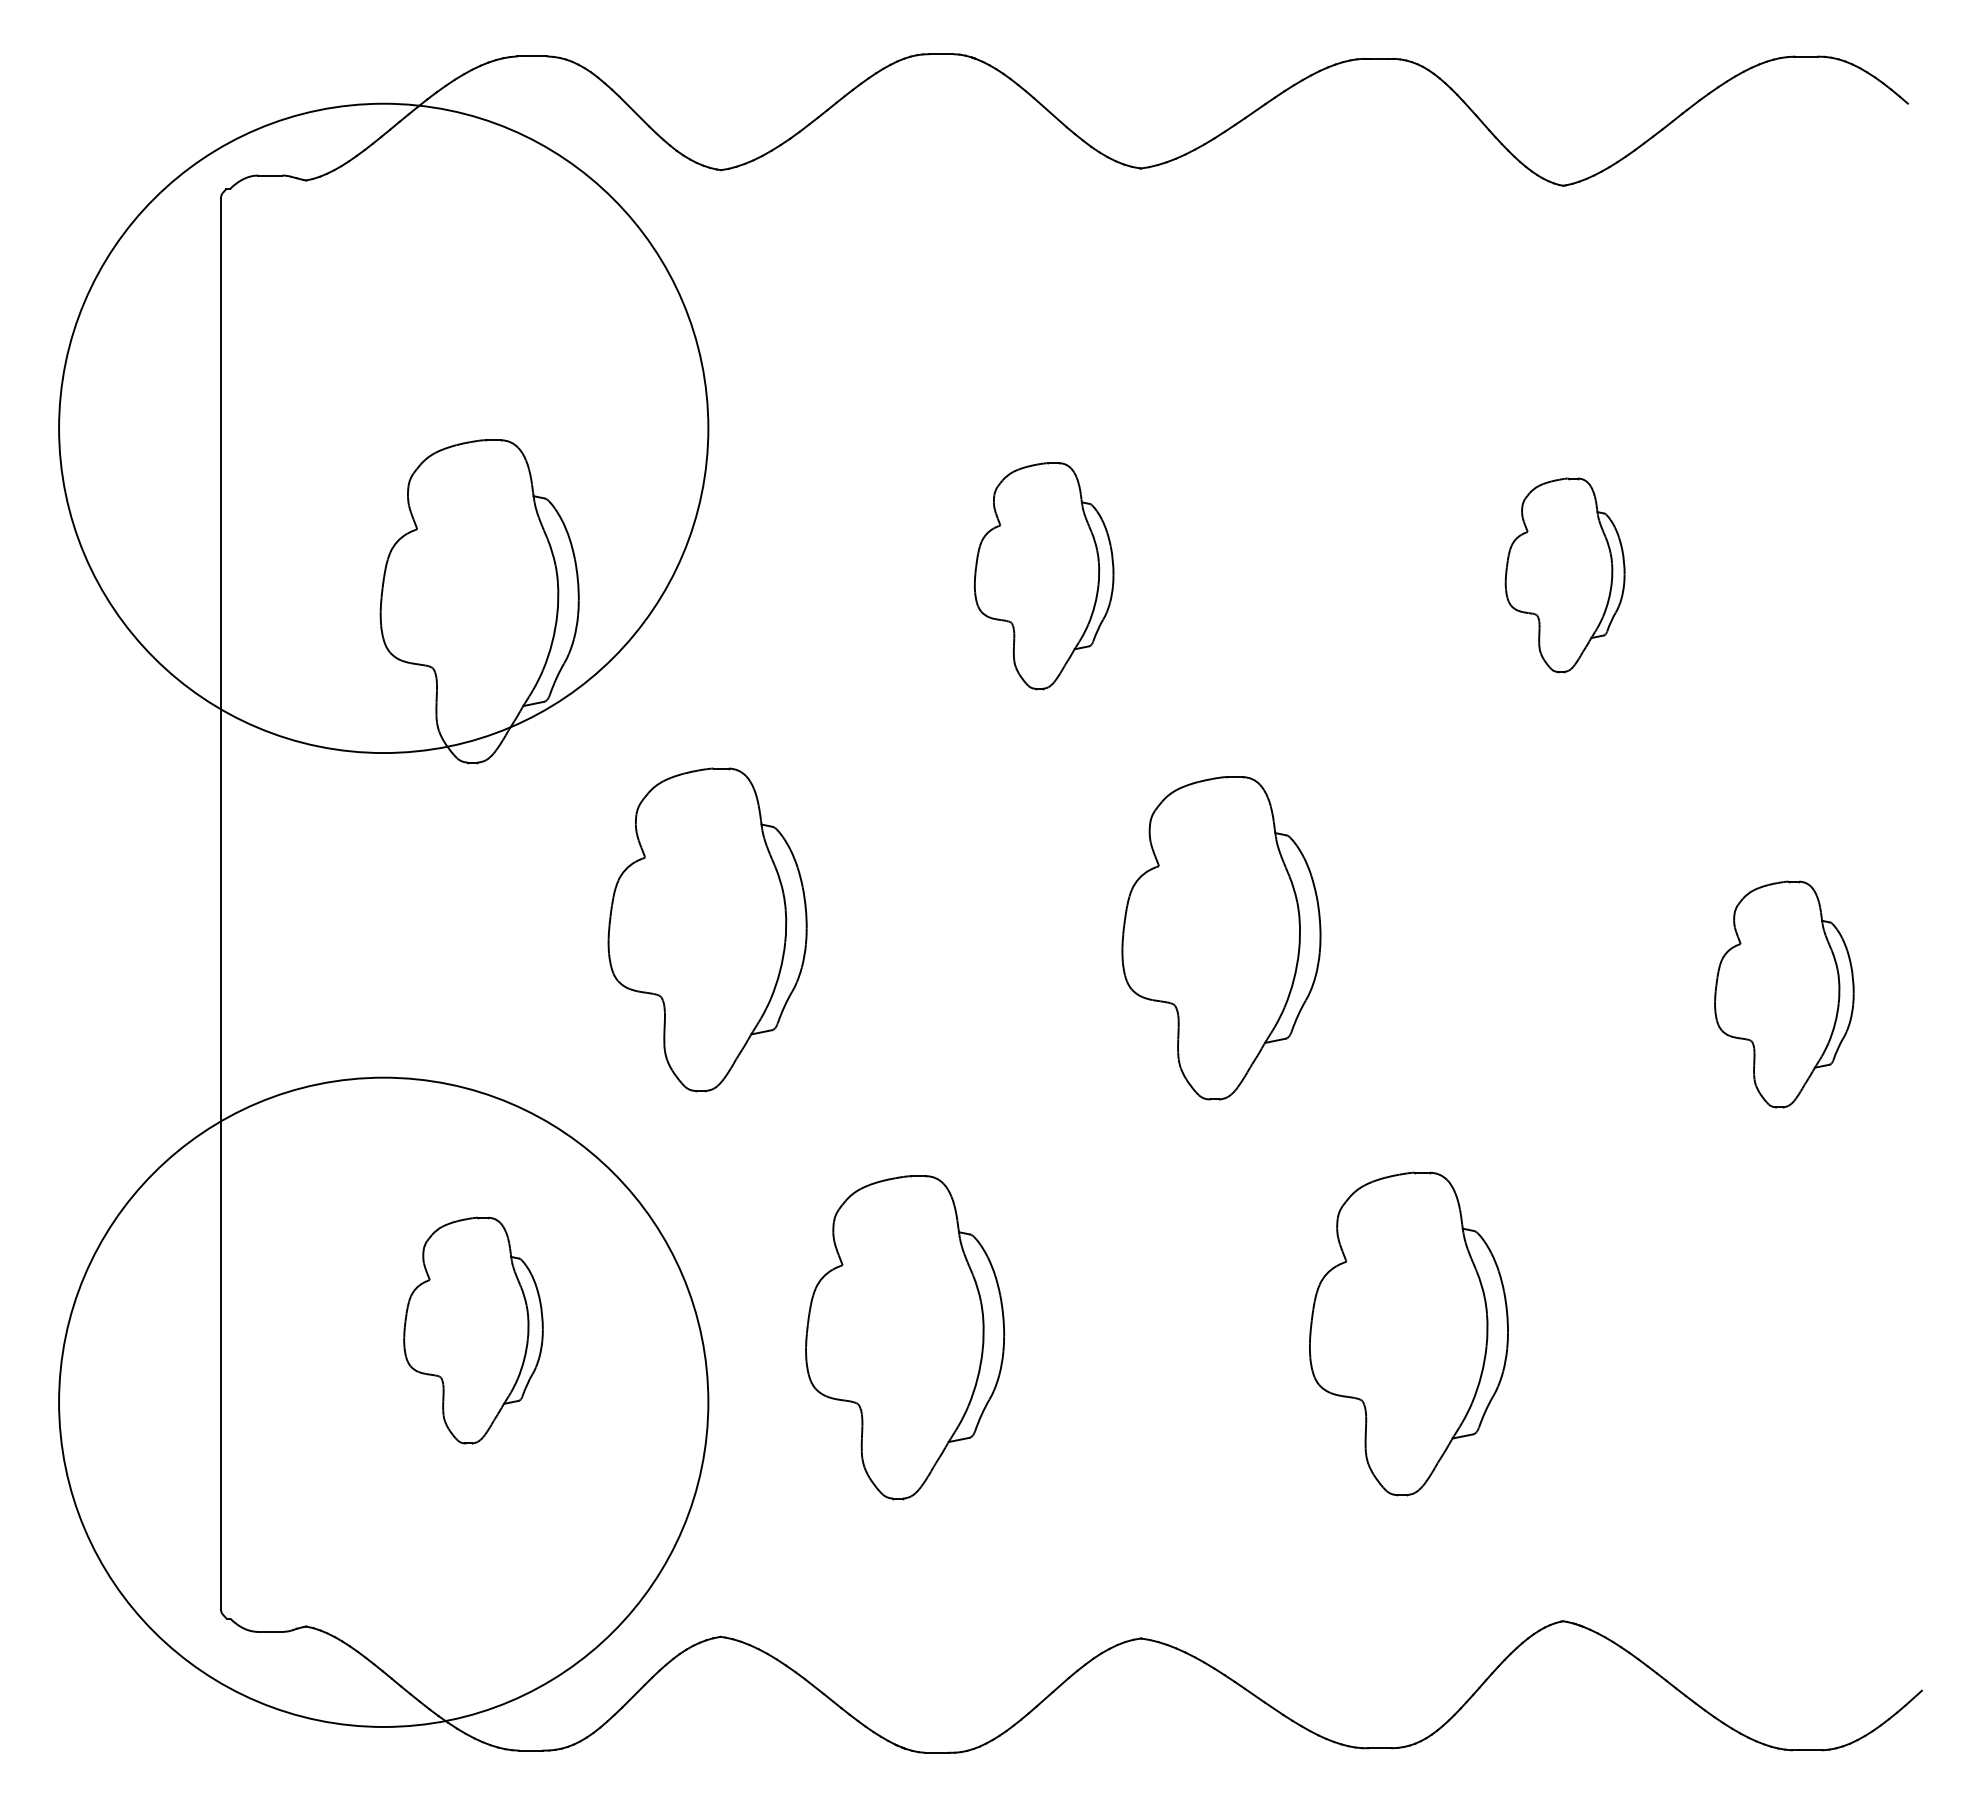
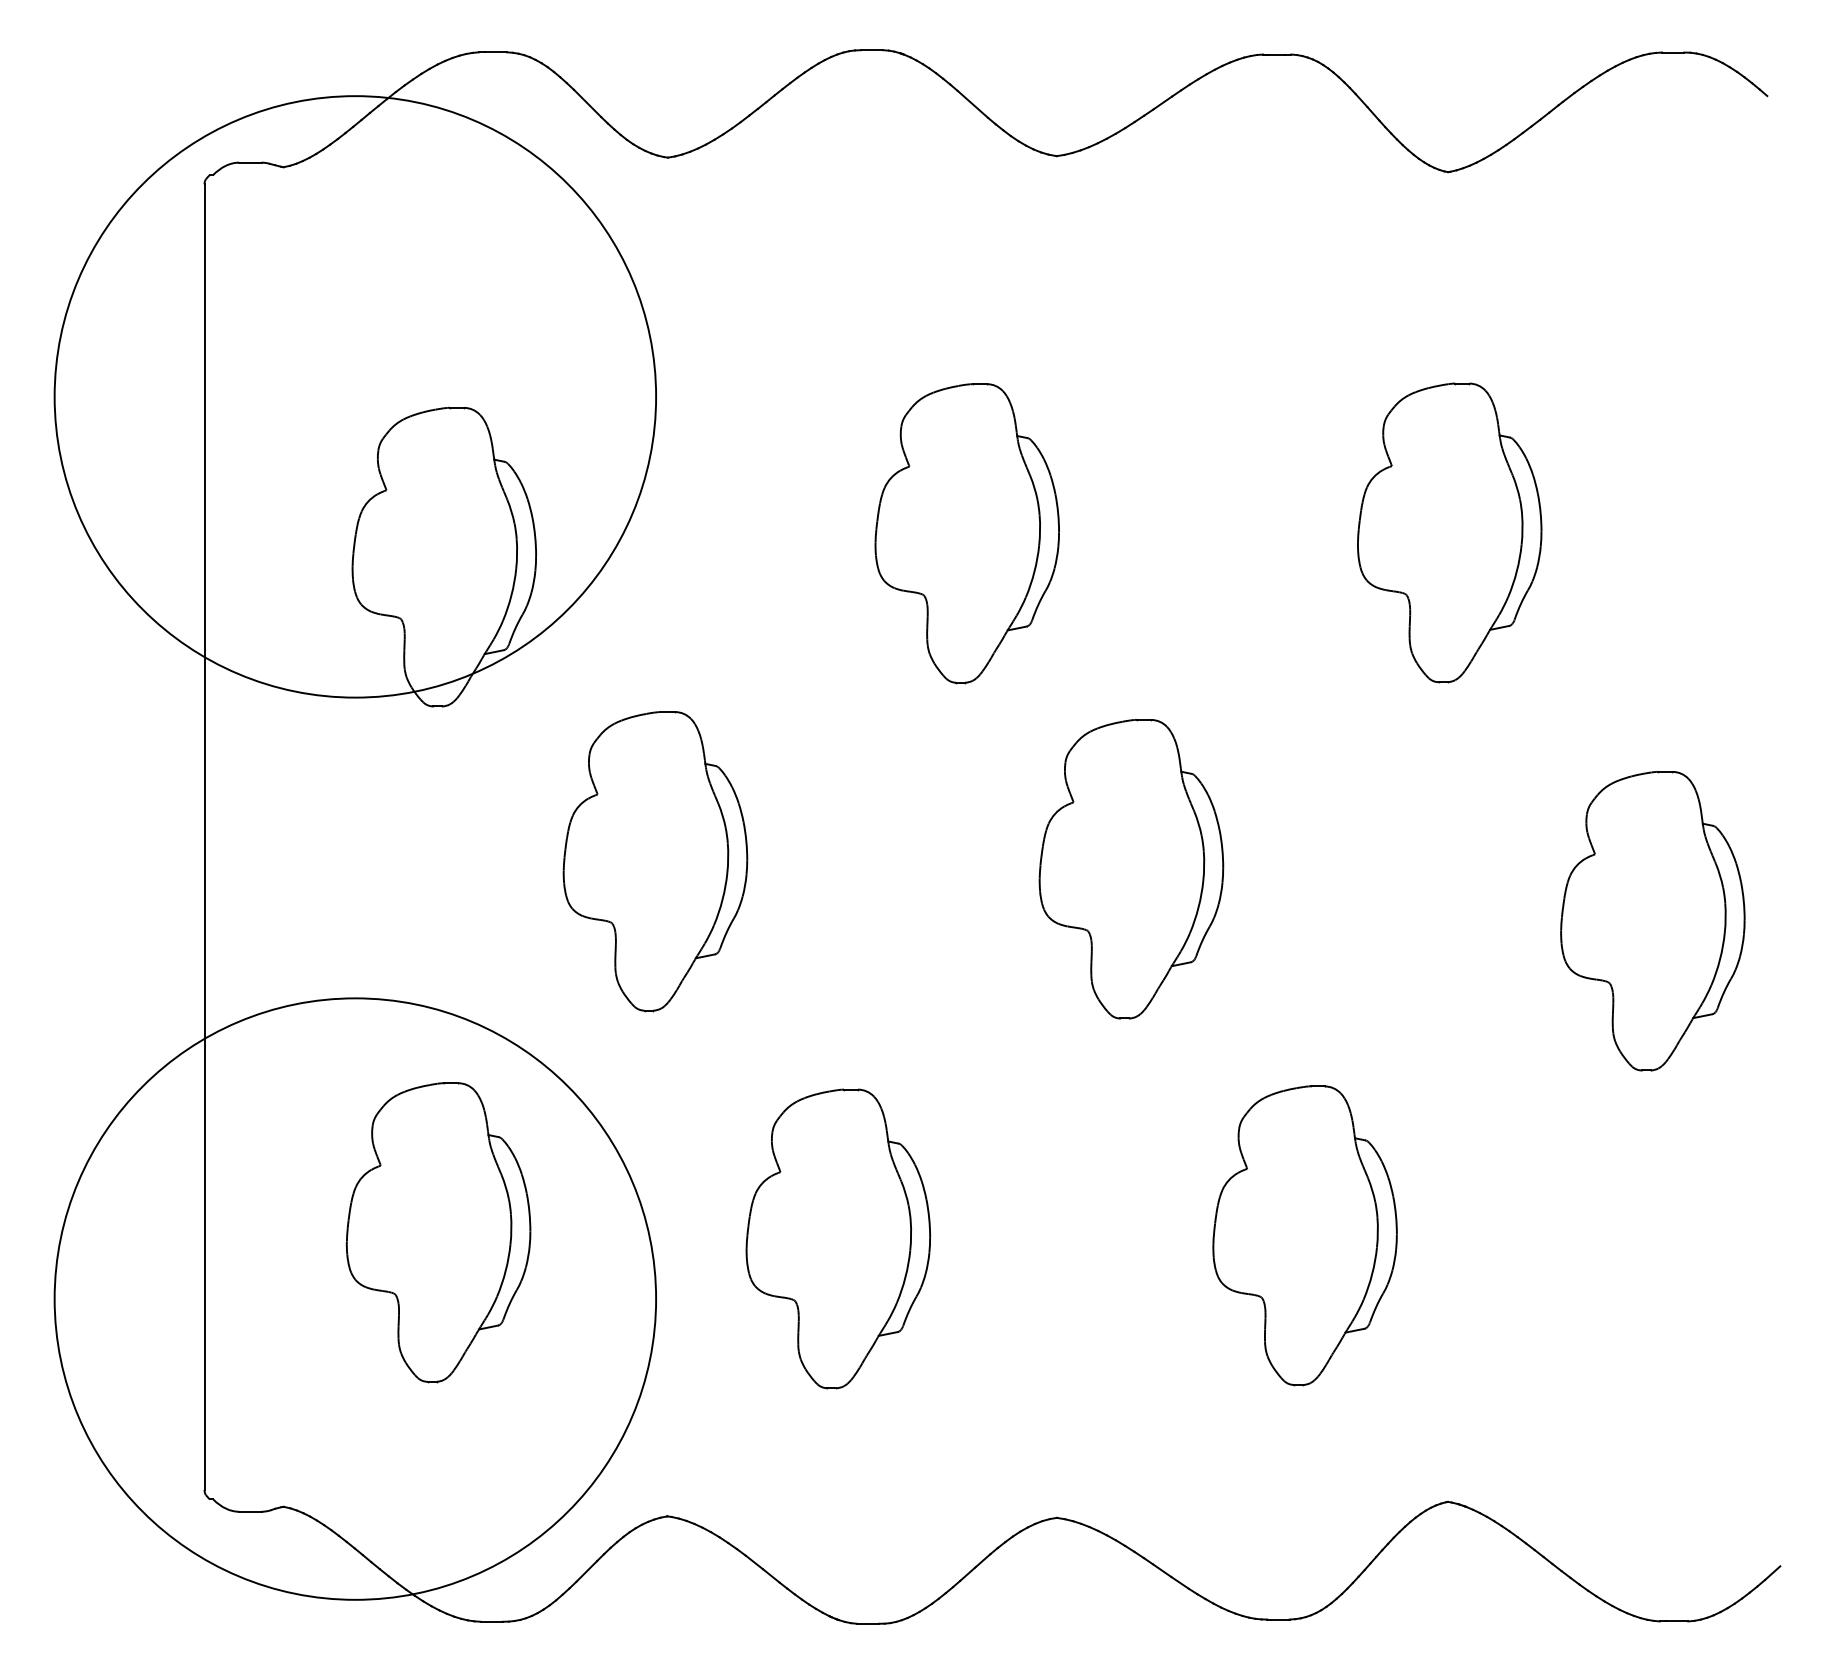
part: (1564, 574) -> (1449, 532), size x1.67
part: (1043, 575) -> (966, 533), size x1.43
part: (1783, 994) -> (1652, 921), size x1.43
part: (473, 1330) -> (438, 1232), size x1.43

